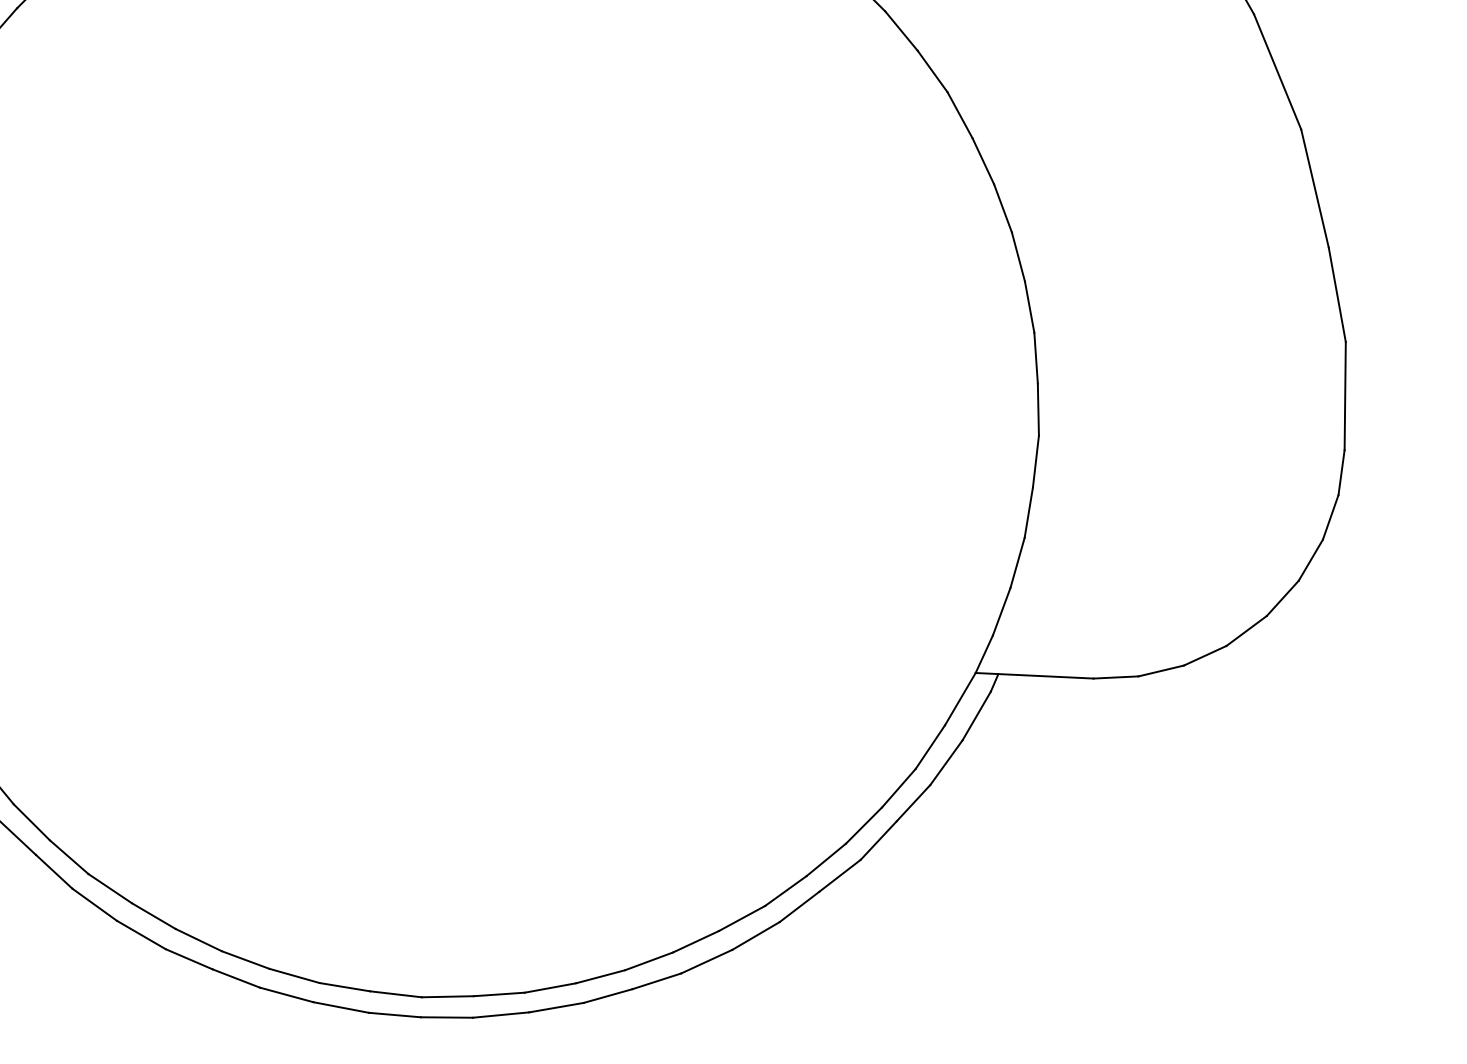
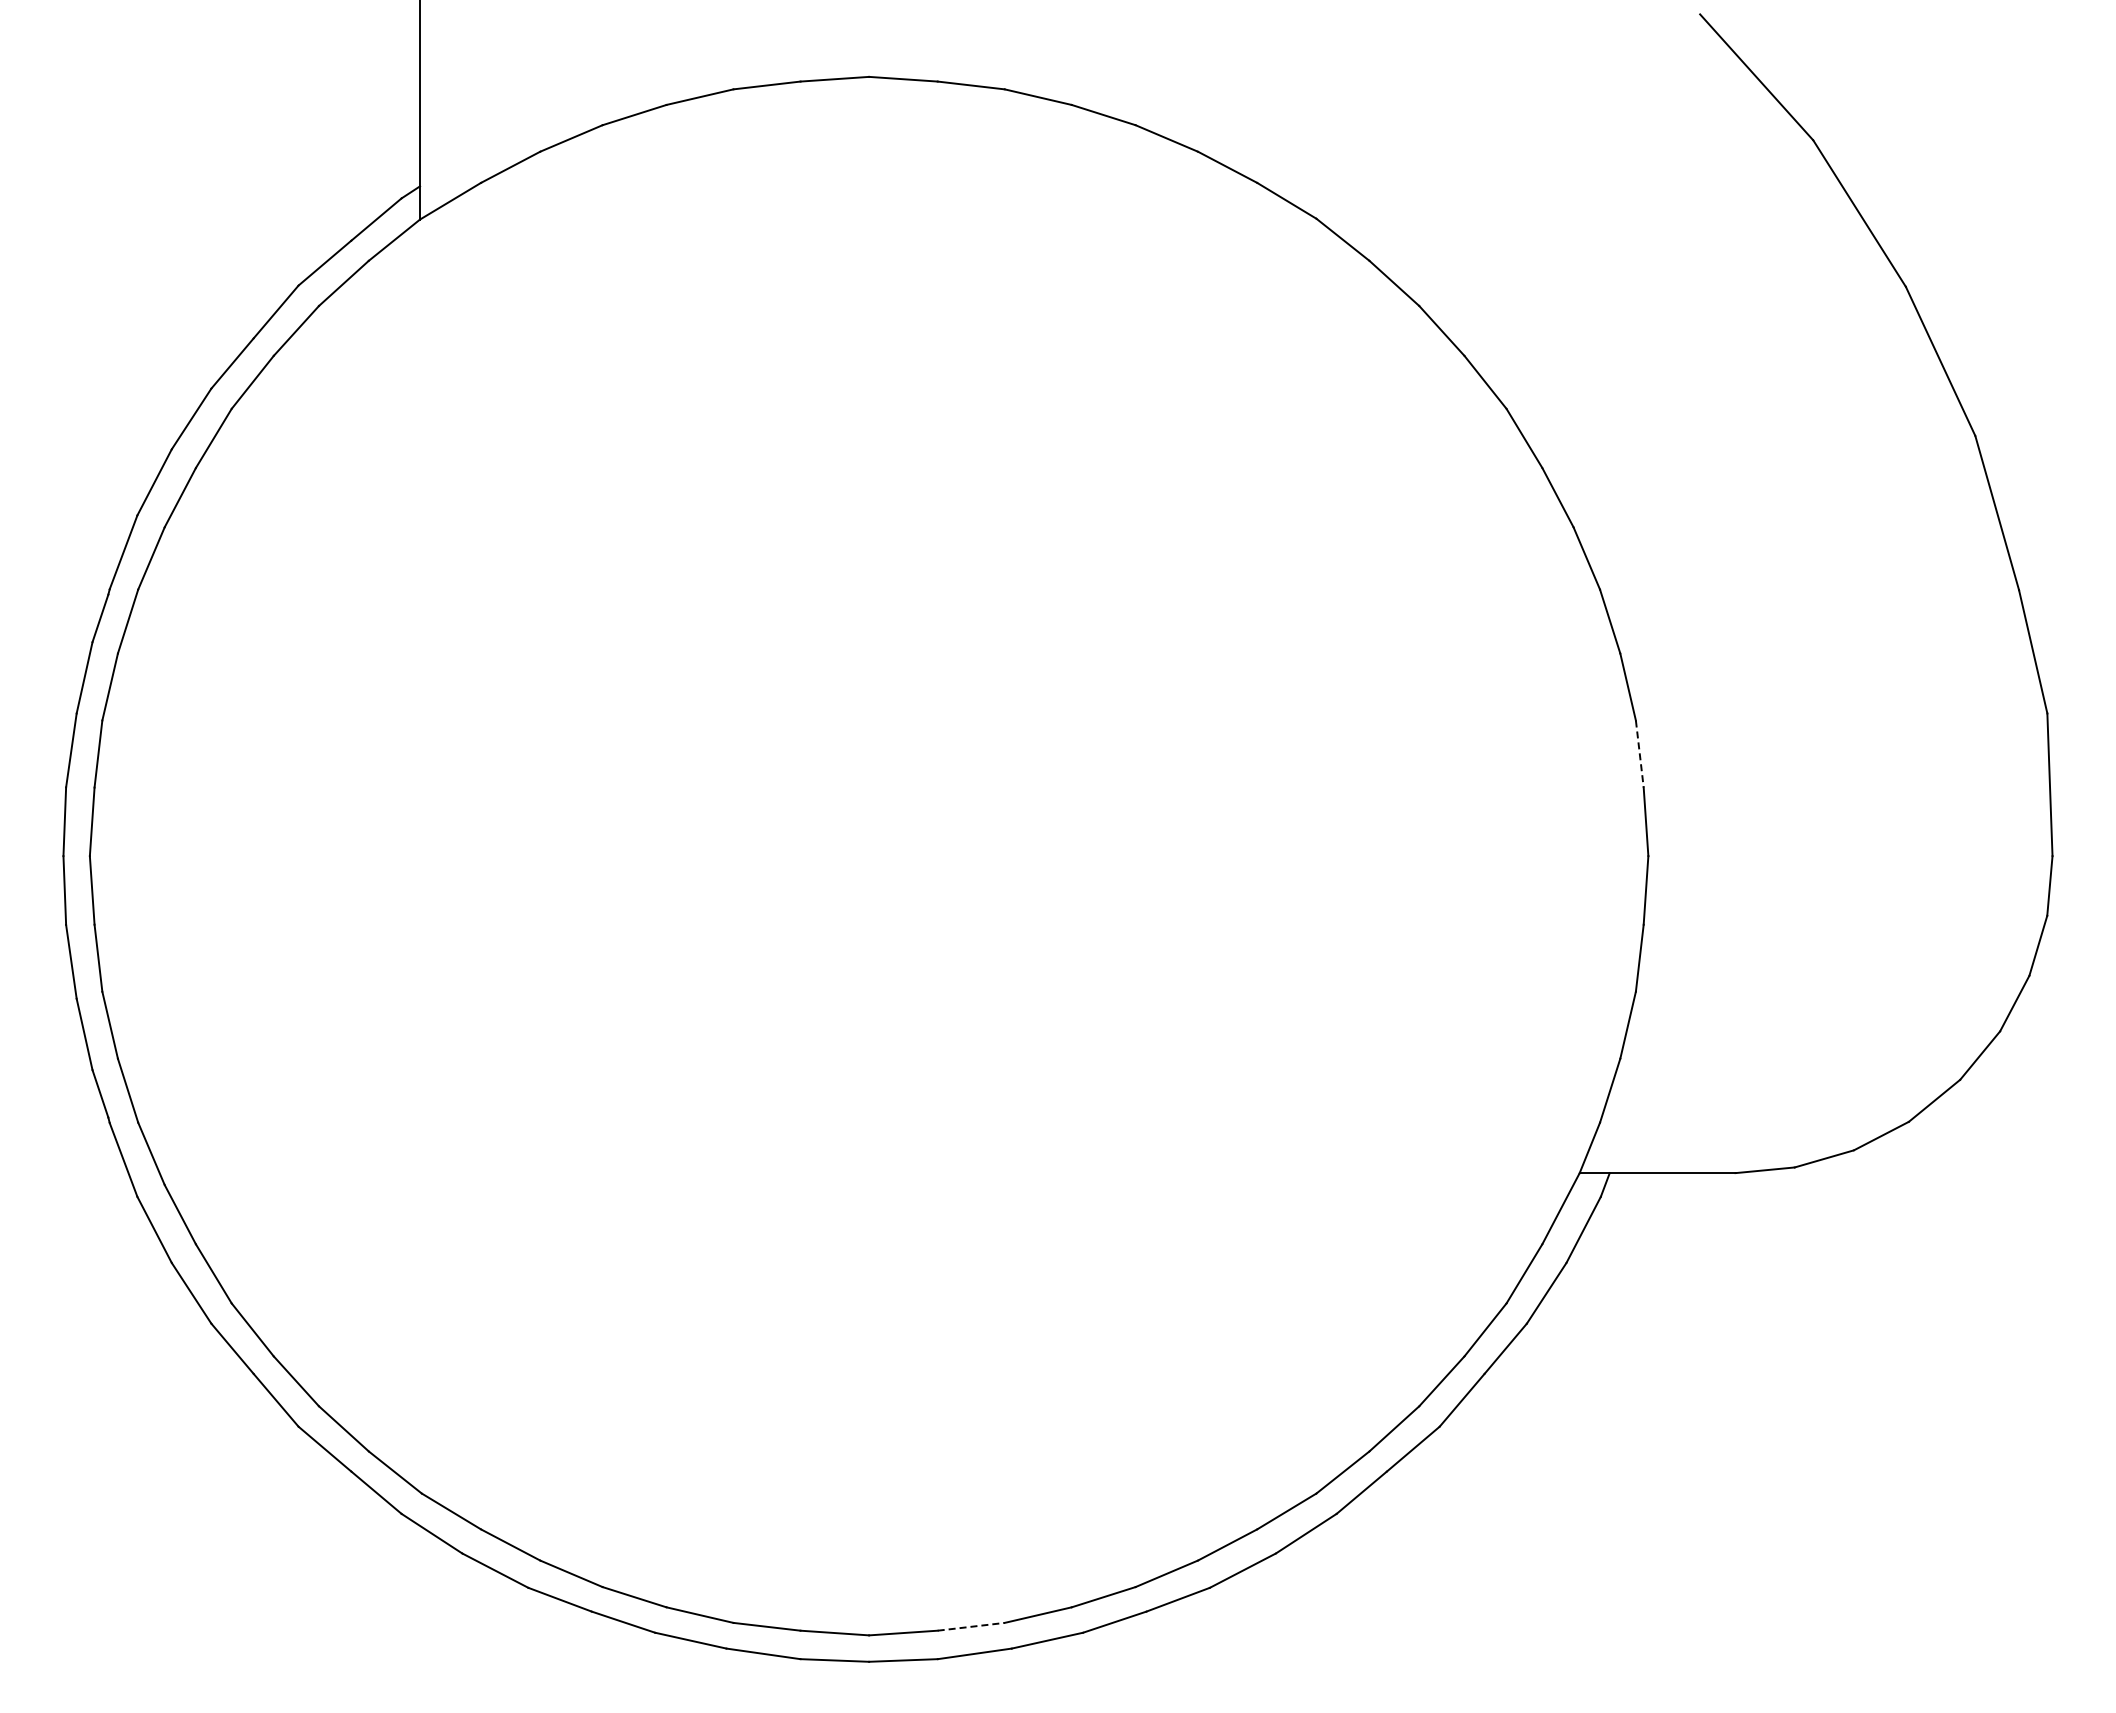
line: (1035, 358) -> (1639, 754), solid -> dashed
line: (499, 994) -> (971, 1626), solid -> dashed

